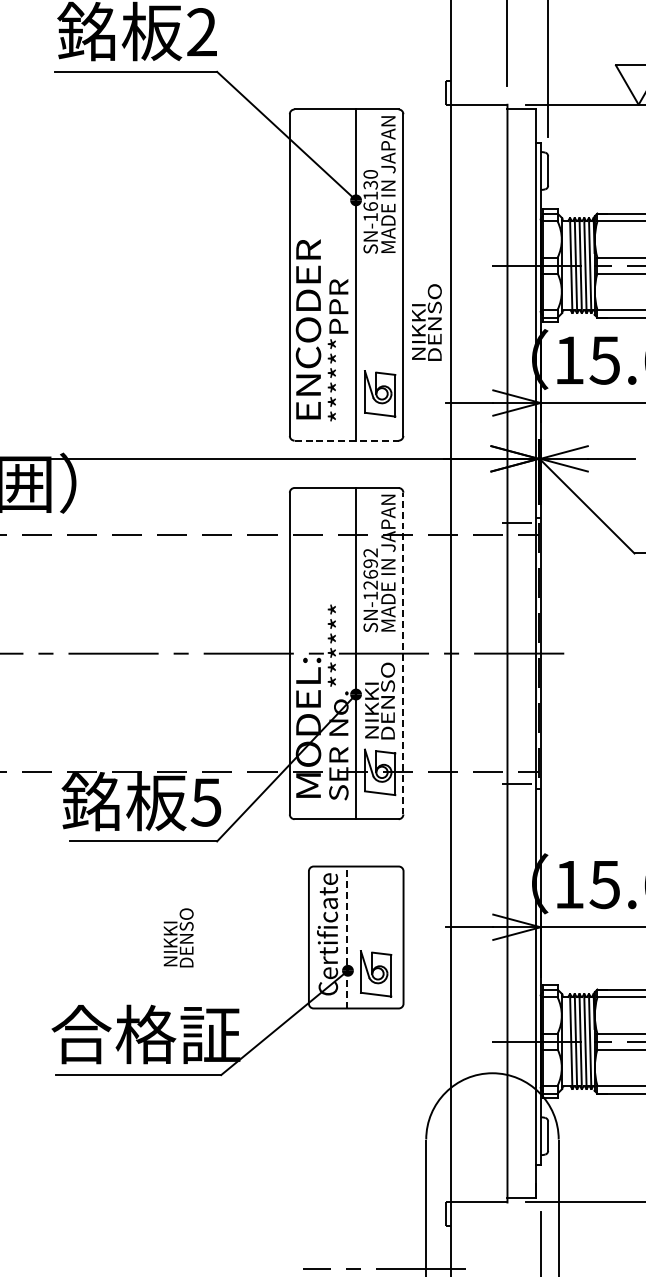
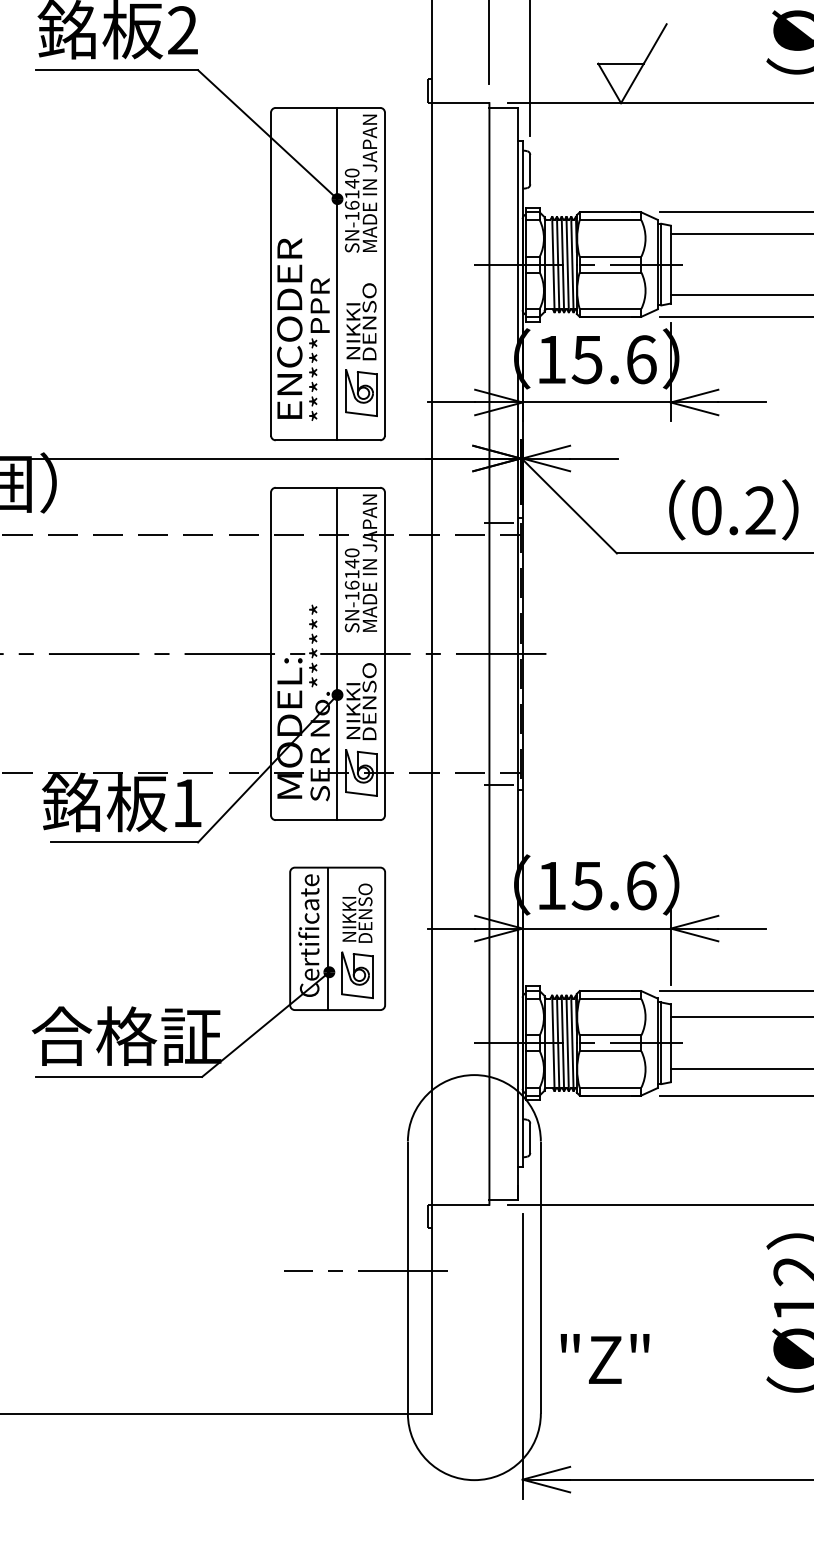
text: (370, 184) -> (351, 183), SN-16130 -> SN-16140
text: (426, 322) -> (361, 321), moved
line: (347, 440) -> (328, 440), dashed -> solid
text: (370, 568) -> (351, 568), SN-12692 -> SN-16140
line: (402, 653) -> (384, 653), dashed -> solid
text: (205, 802) -> (186, 803), 5 -> 1
text: (178, 937) -> (357, 912), moved
line: (347, 937) -> (328, 938), dashed -> solid

